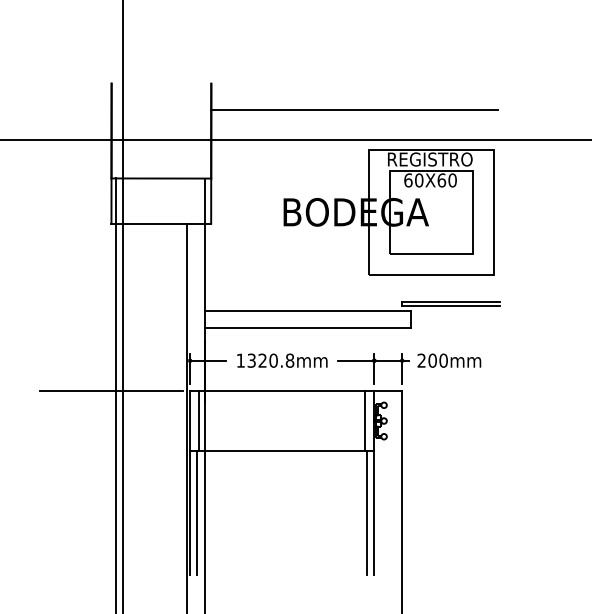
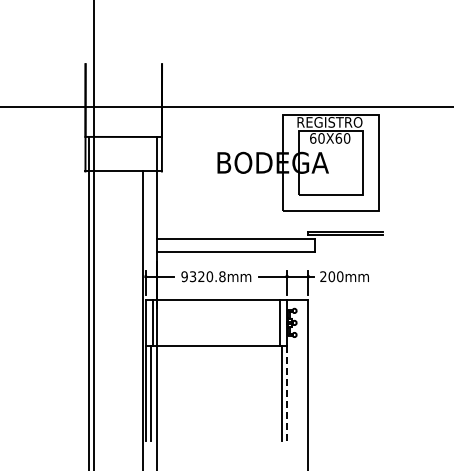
line: (354, 110) -> (271, 84), removed
text: (240, 360) -> (184, 276), 1320.8mm -> 9320.8mm
line: (111, 390) -> (85, 299), removed
line: (374, 513) -> (287, 393), solid -> dashed

